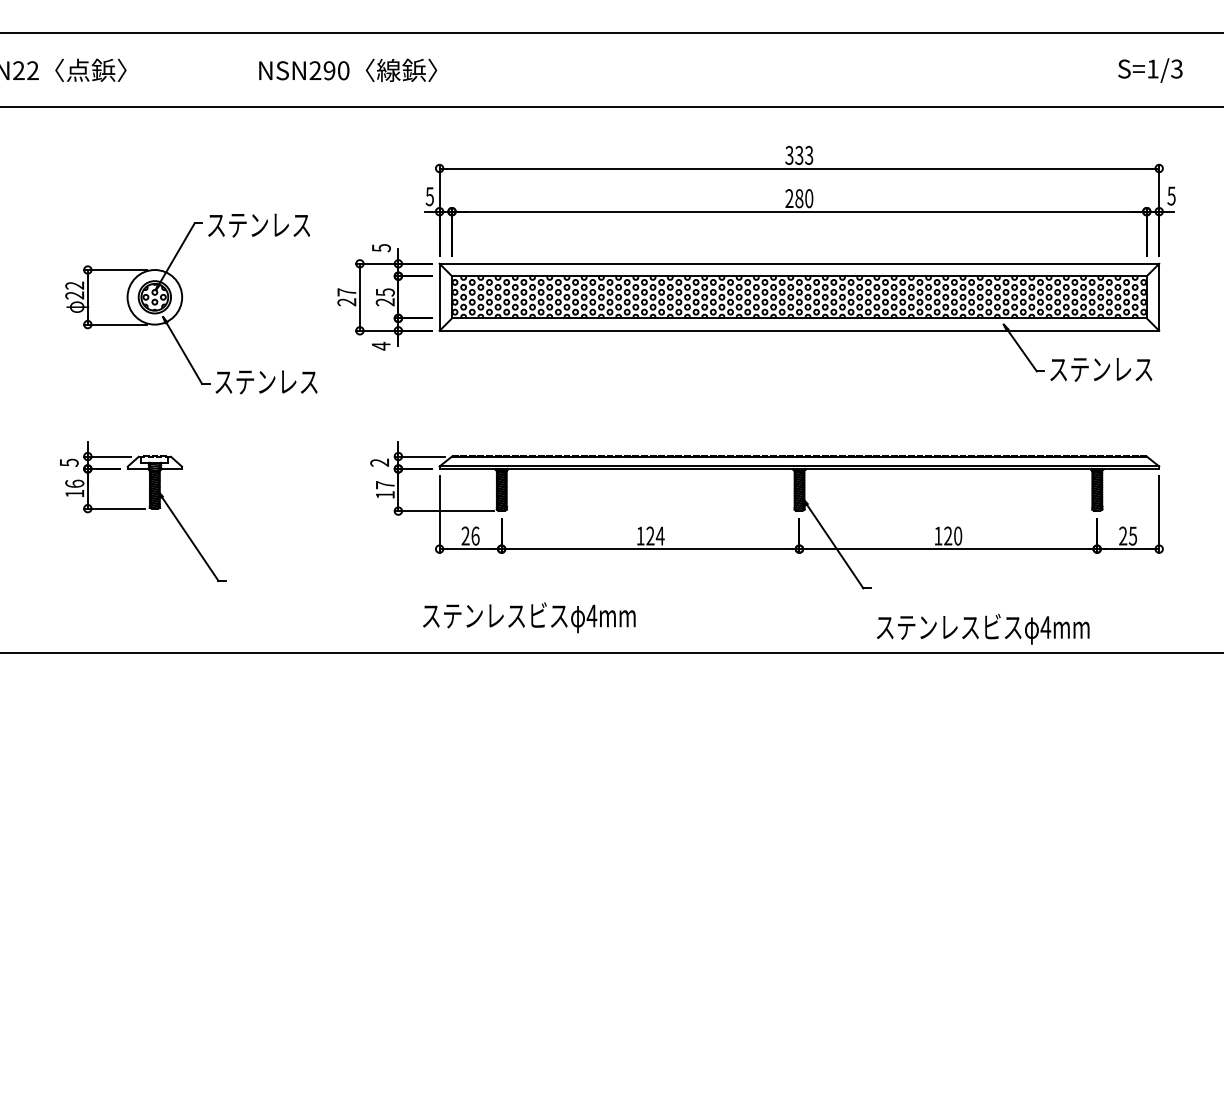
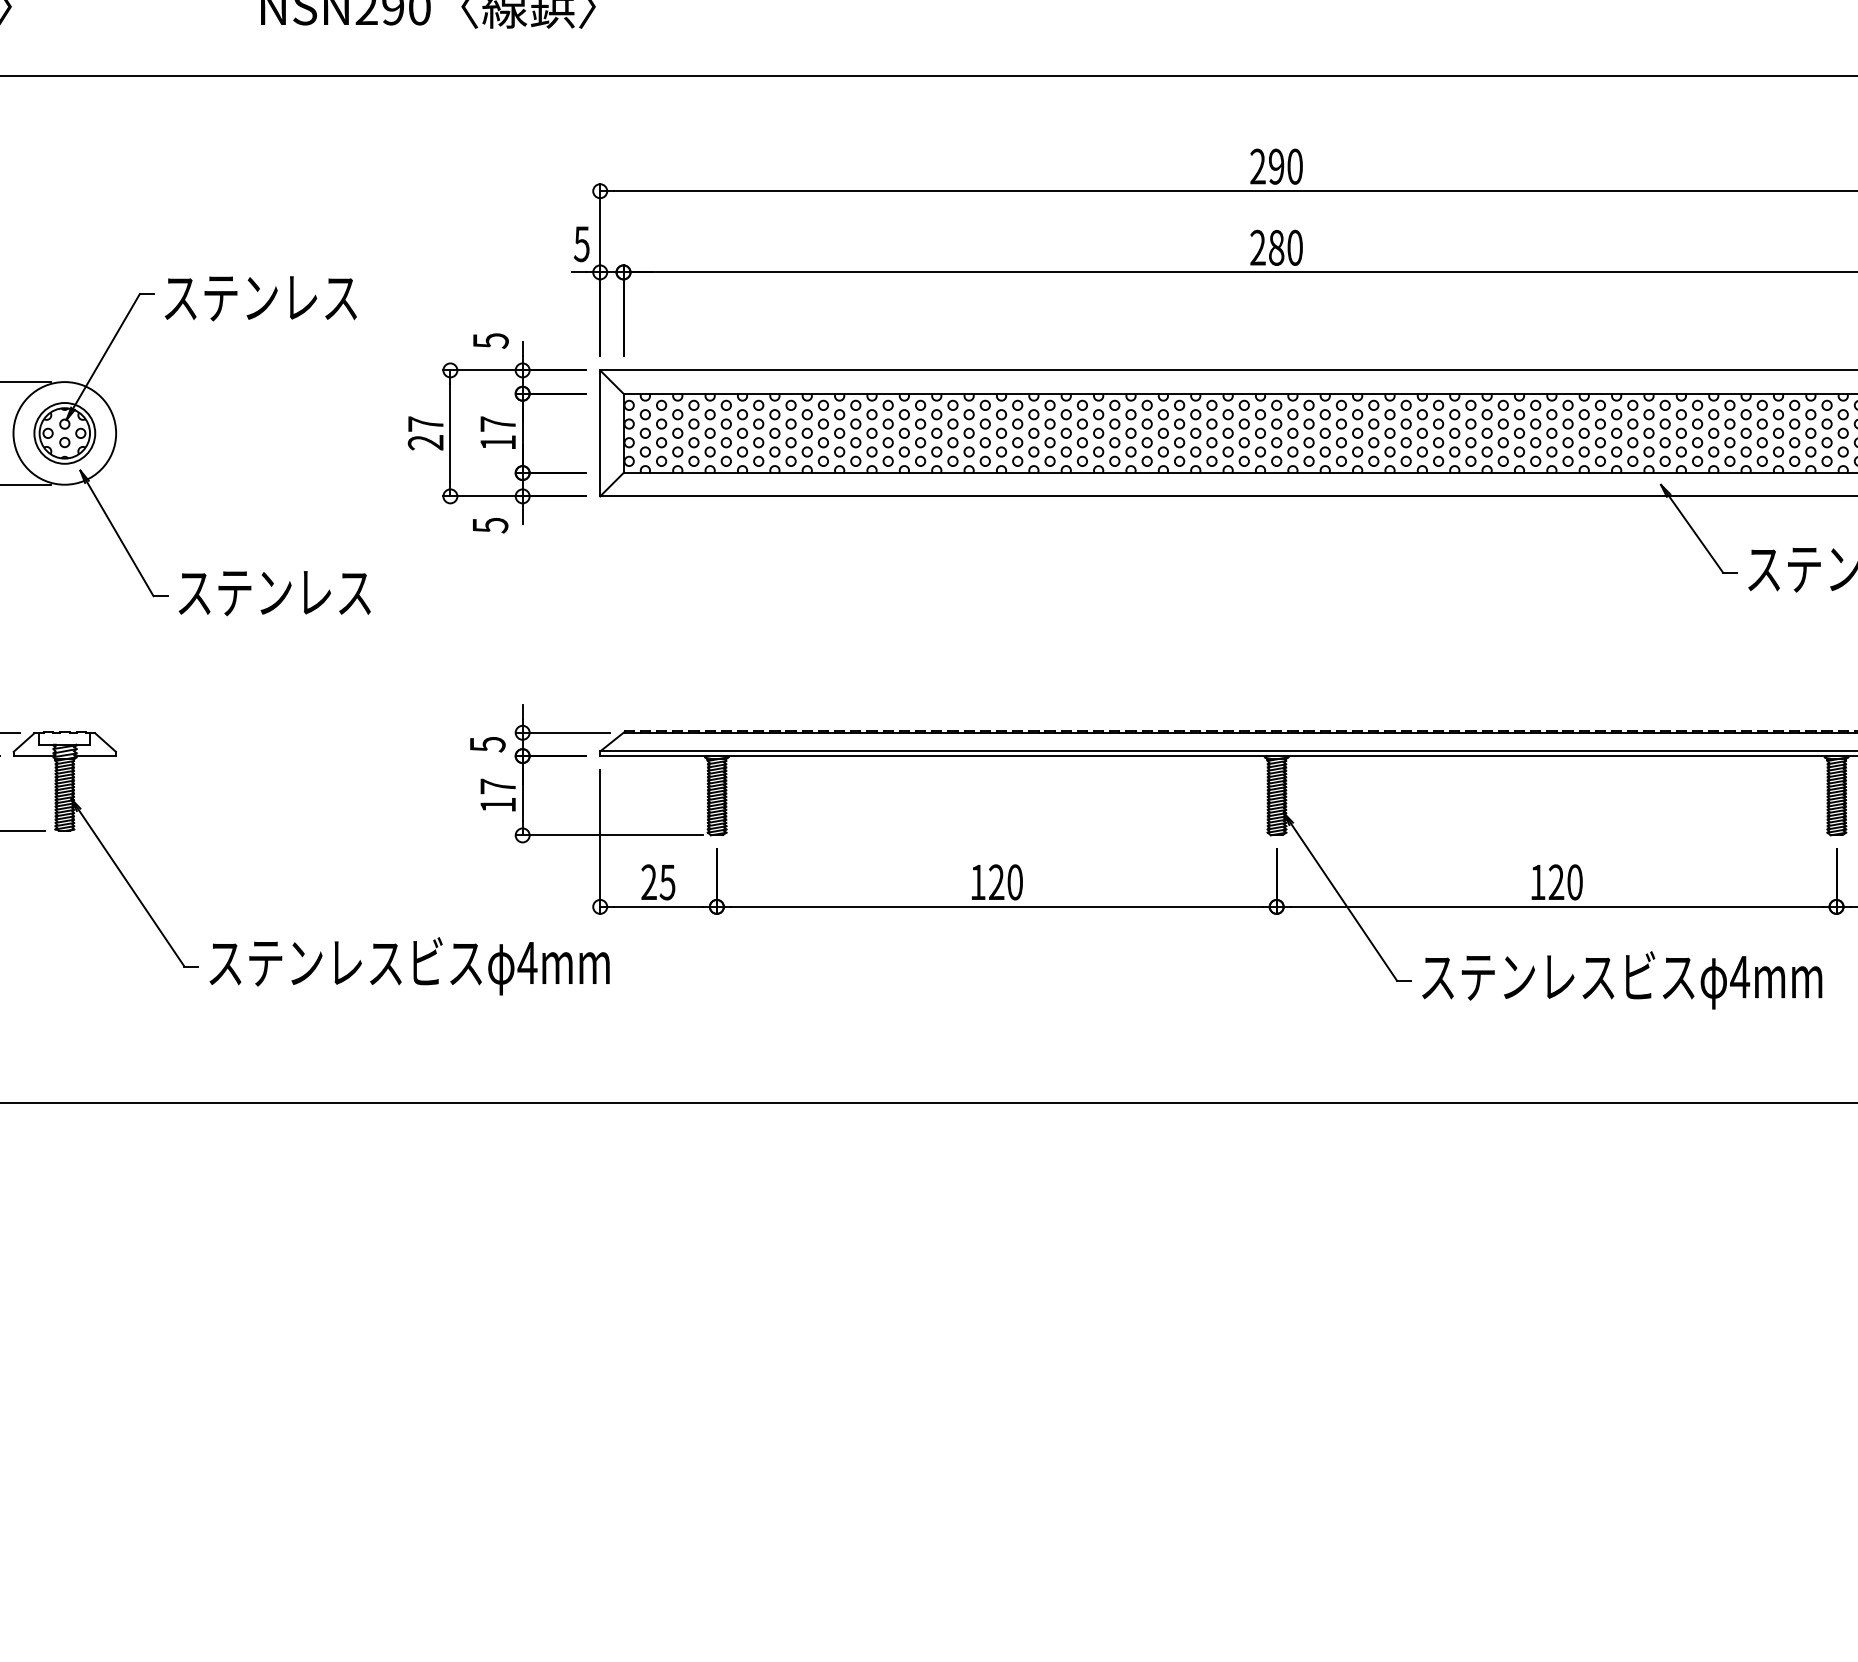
text: (799, 155) -> (1276, 166), 333 -> 290
text: (384, 297) -> (496, 433), 25 -> 17
text: (381, 345) -> (490, 524), 4 -> 5
text: (379, 462) -> (487, 743), 2 -> 5
text: (475, 535) -> (667, 881), 26 -> 25
text: (659, 535) -> (1013, 881), 124 -> 120
text: (529, 617) -> (410, 965), moved
text: (983, 628) -> (1622, 979), moved

